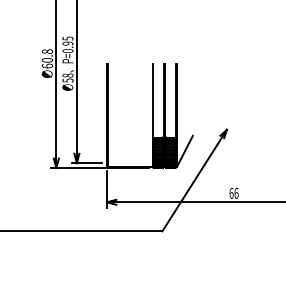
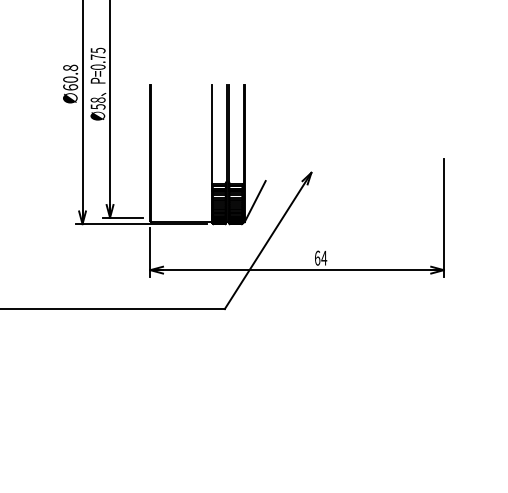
text: (67, 43) -> (97, 56), P=0.95 -> P=0.75
text: (236, 192) -> (324, 257), 66 -> 64

